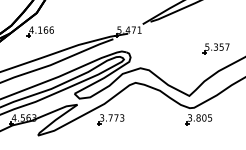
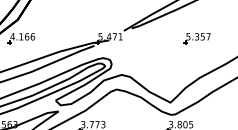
part: (215, 48) -> (196, 38), moved

